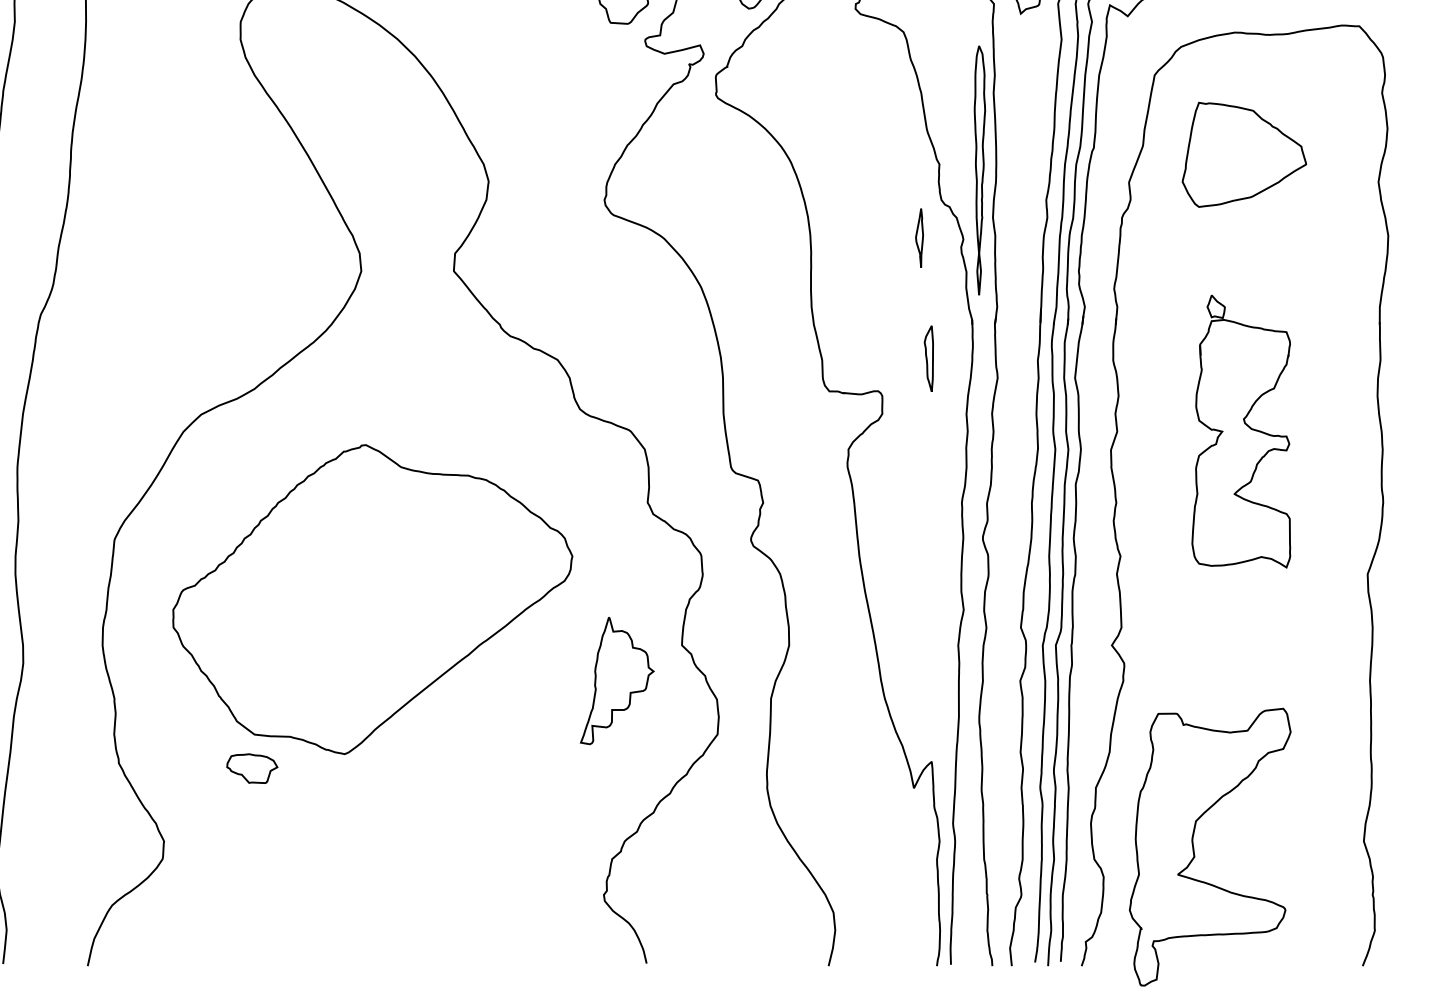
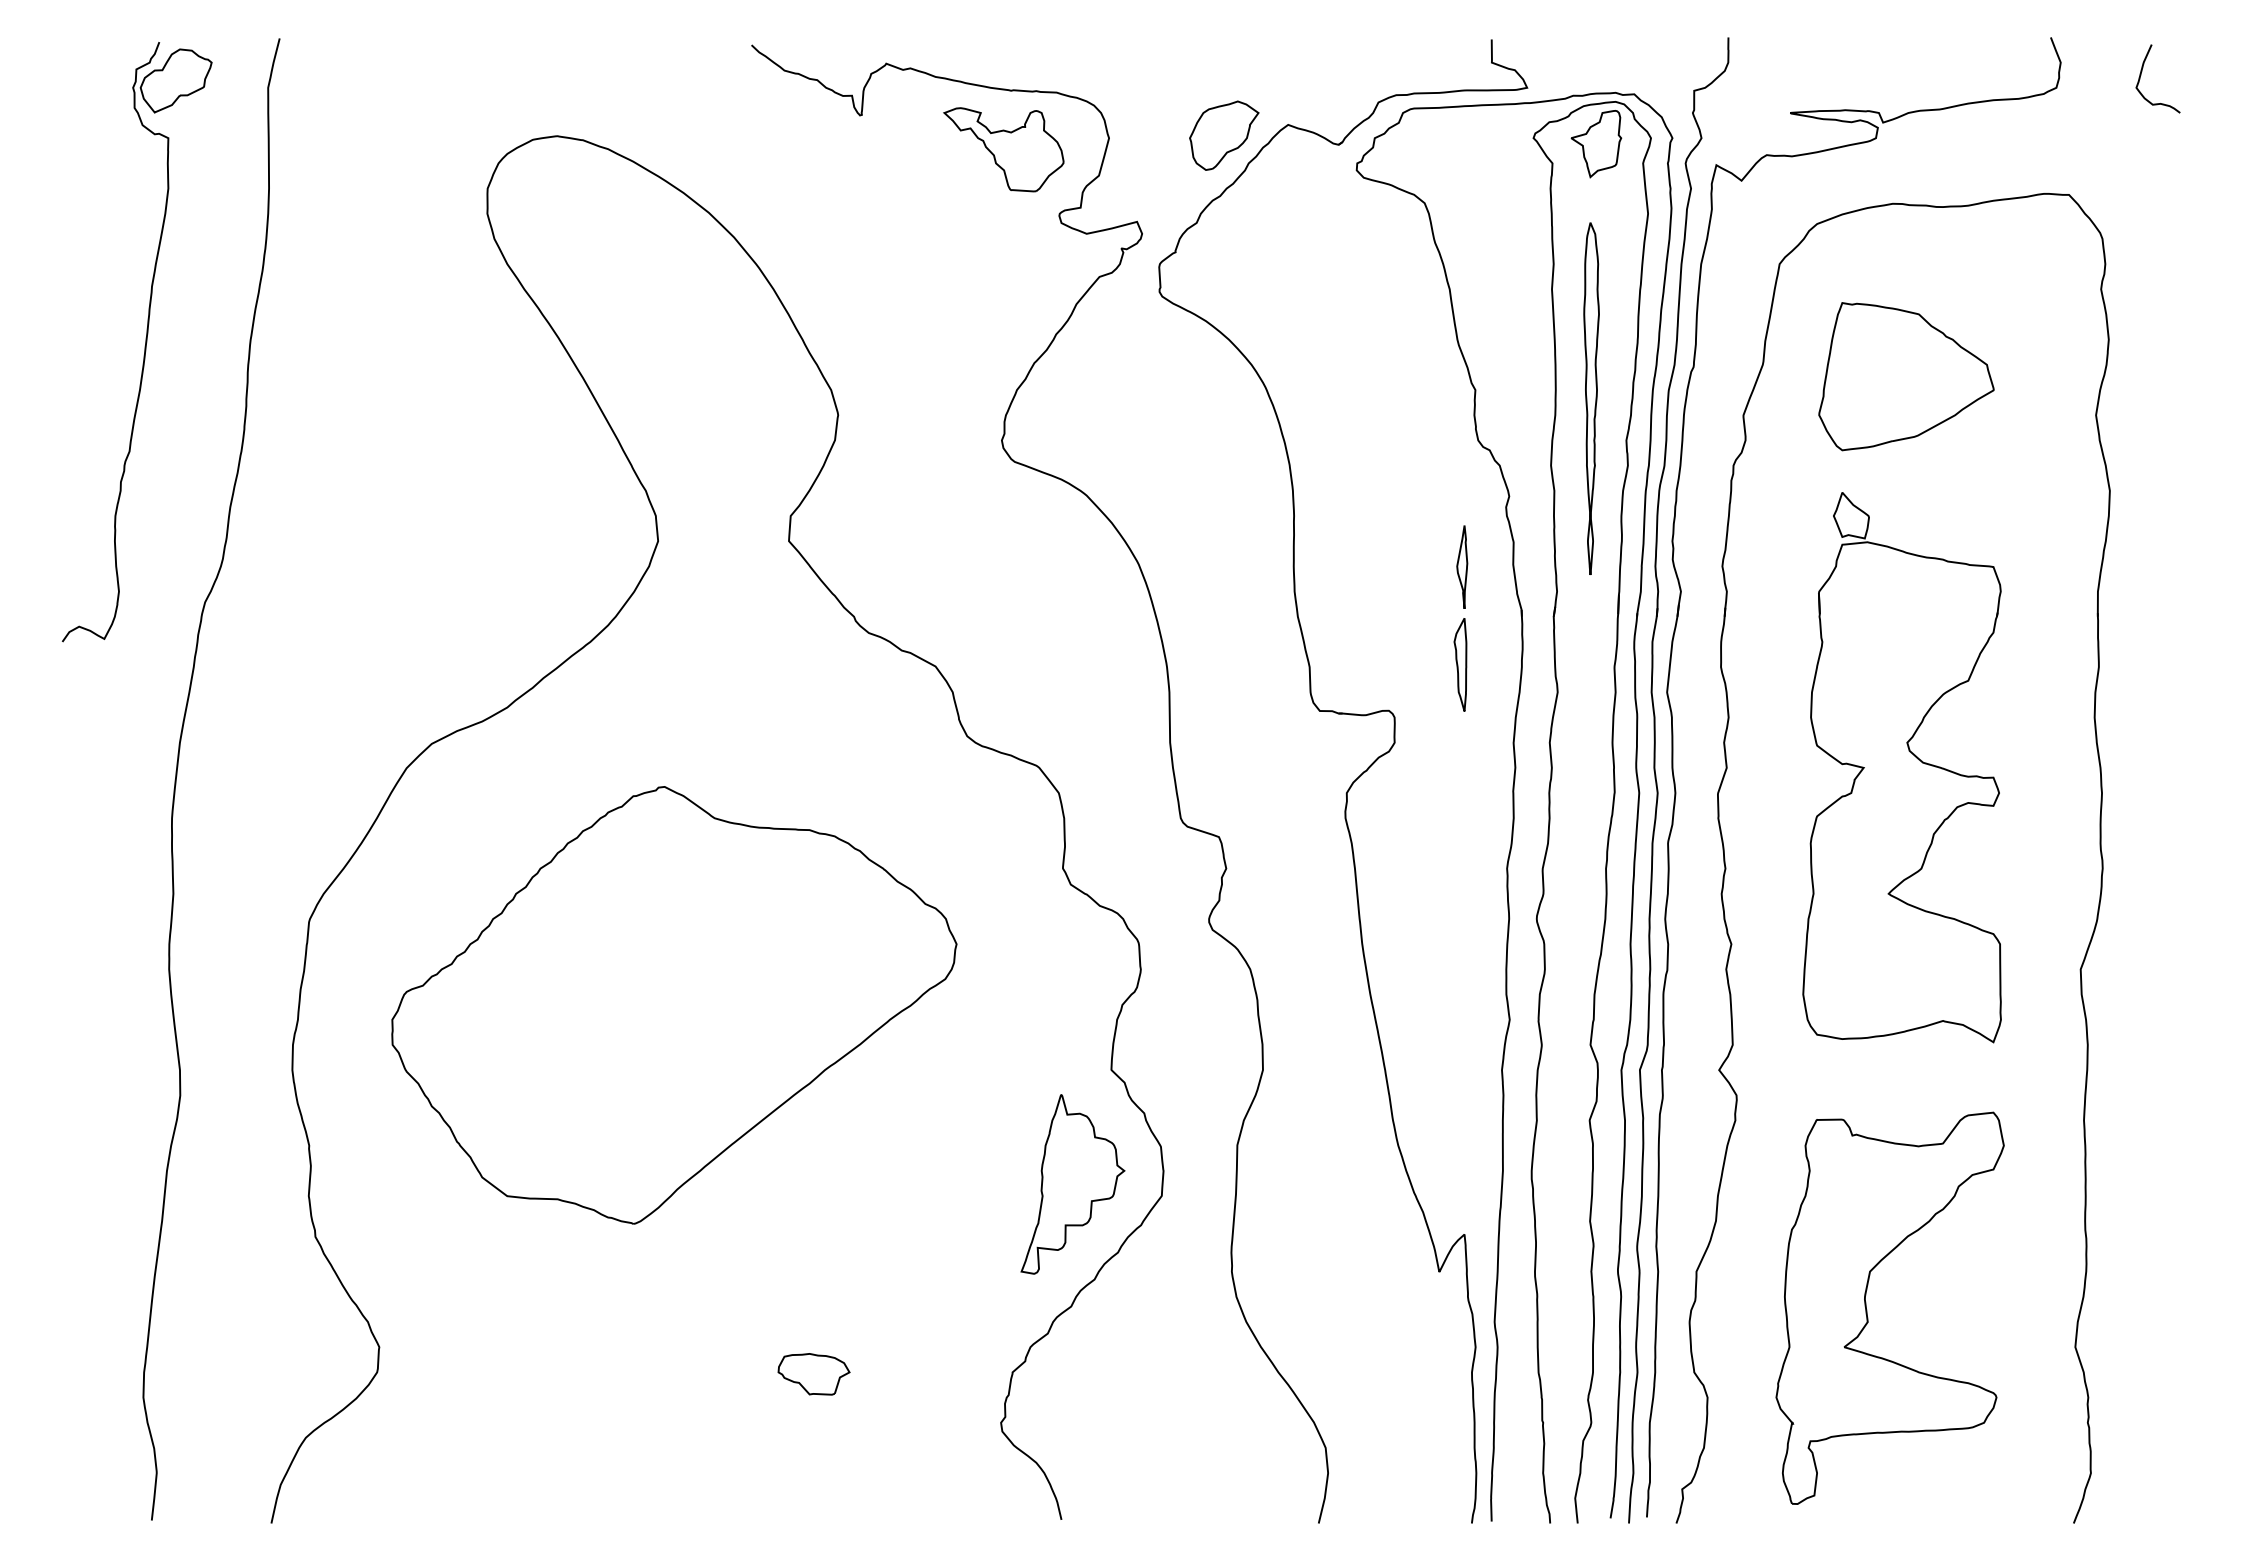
part: (979, 170) -> (1591, 398), moved
part: (919, 237) -> (1462, 566), moved
part: (1240, 431) -> (1901, 767), size x1.43
part: (616, 681) -> (1072, 1184), moved
part: (251, 768) -> (813, 1374), moved
part: (1194, 848) -> (1867, 1309), moved

